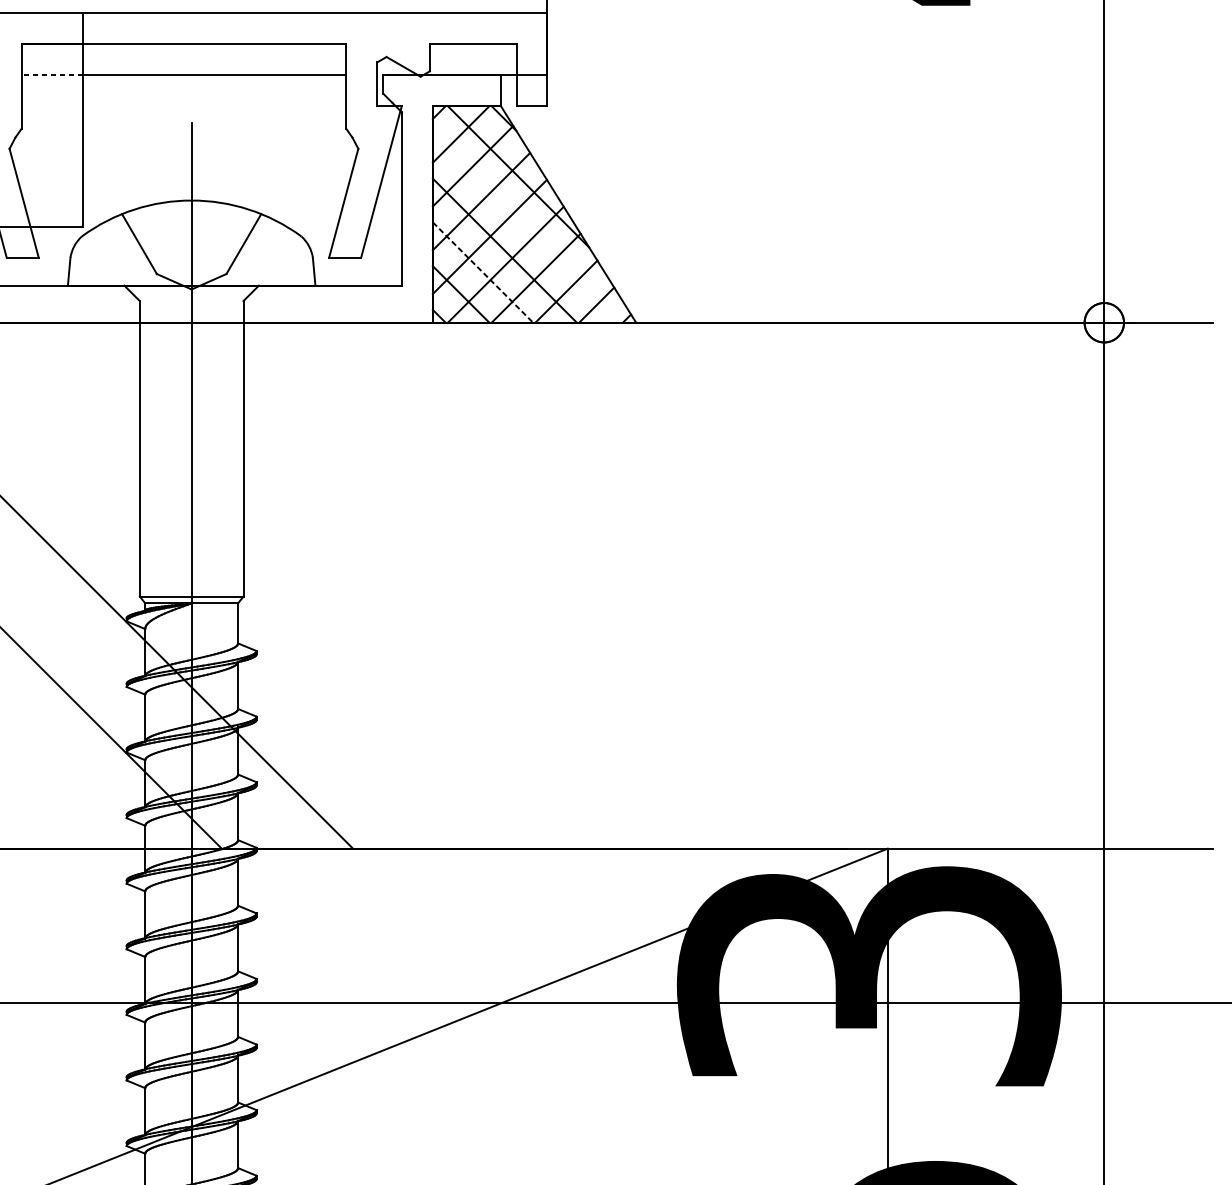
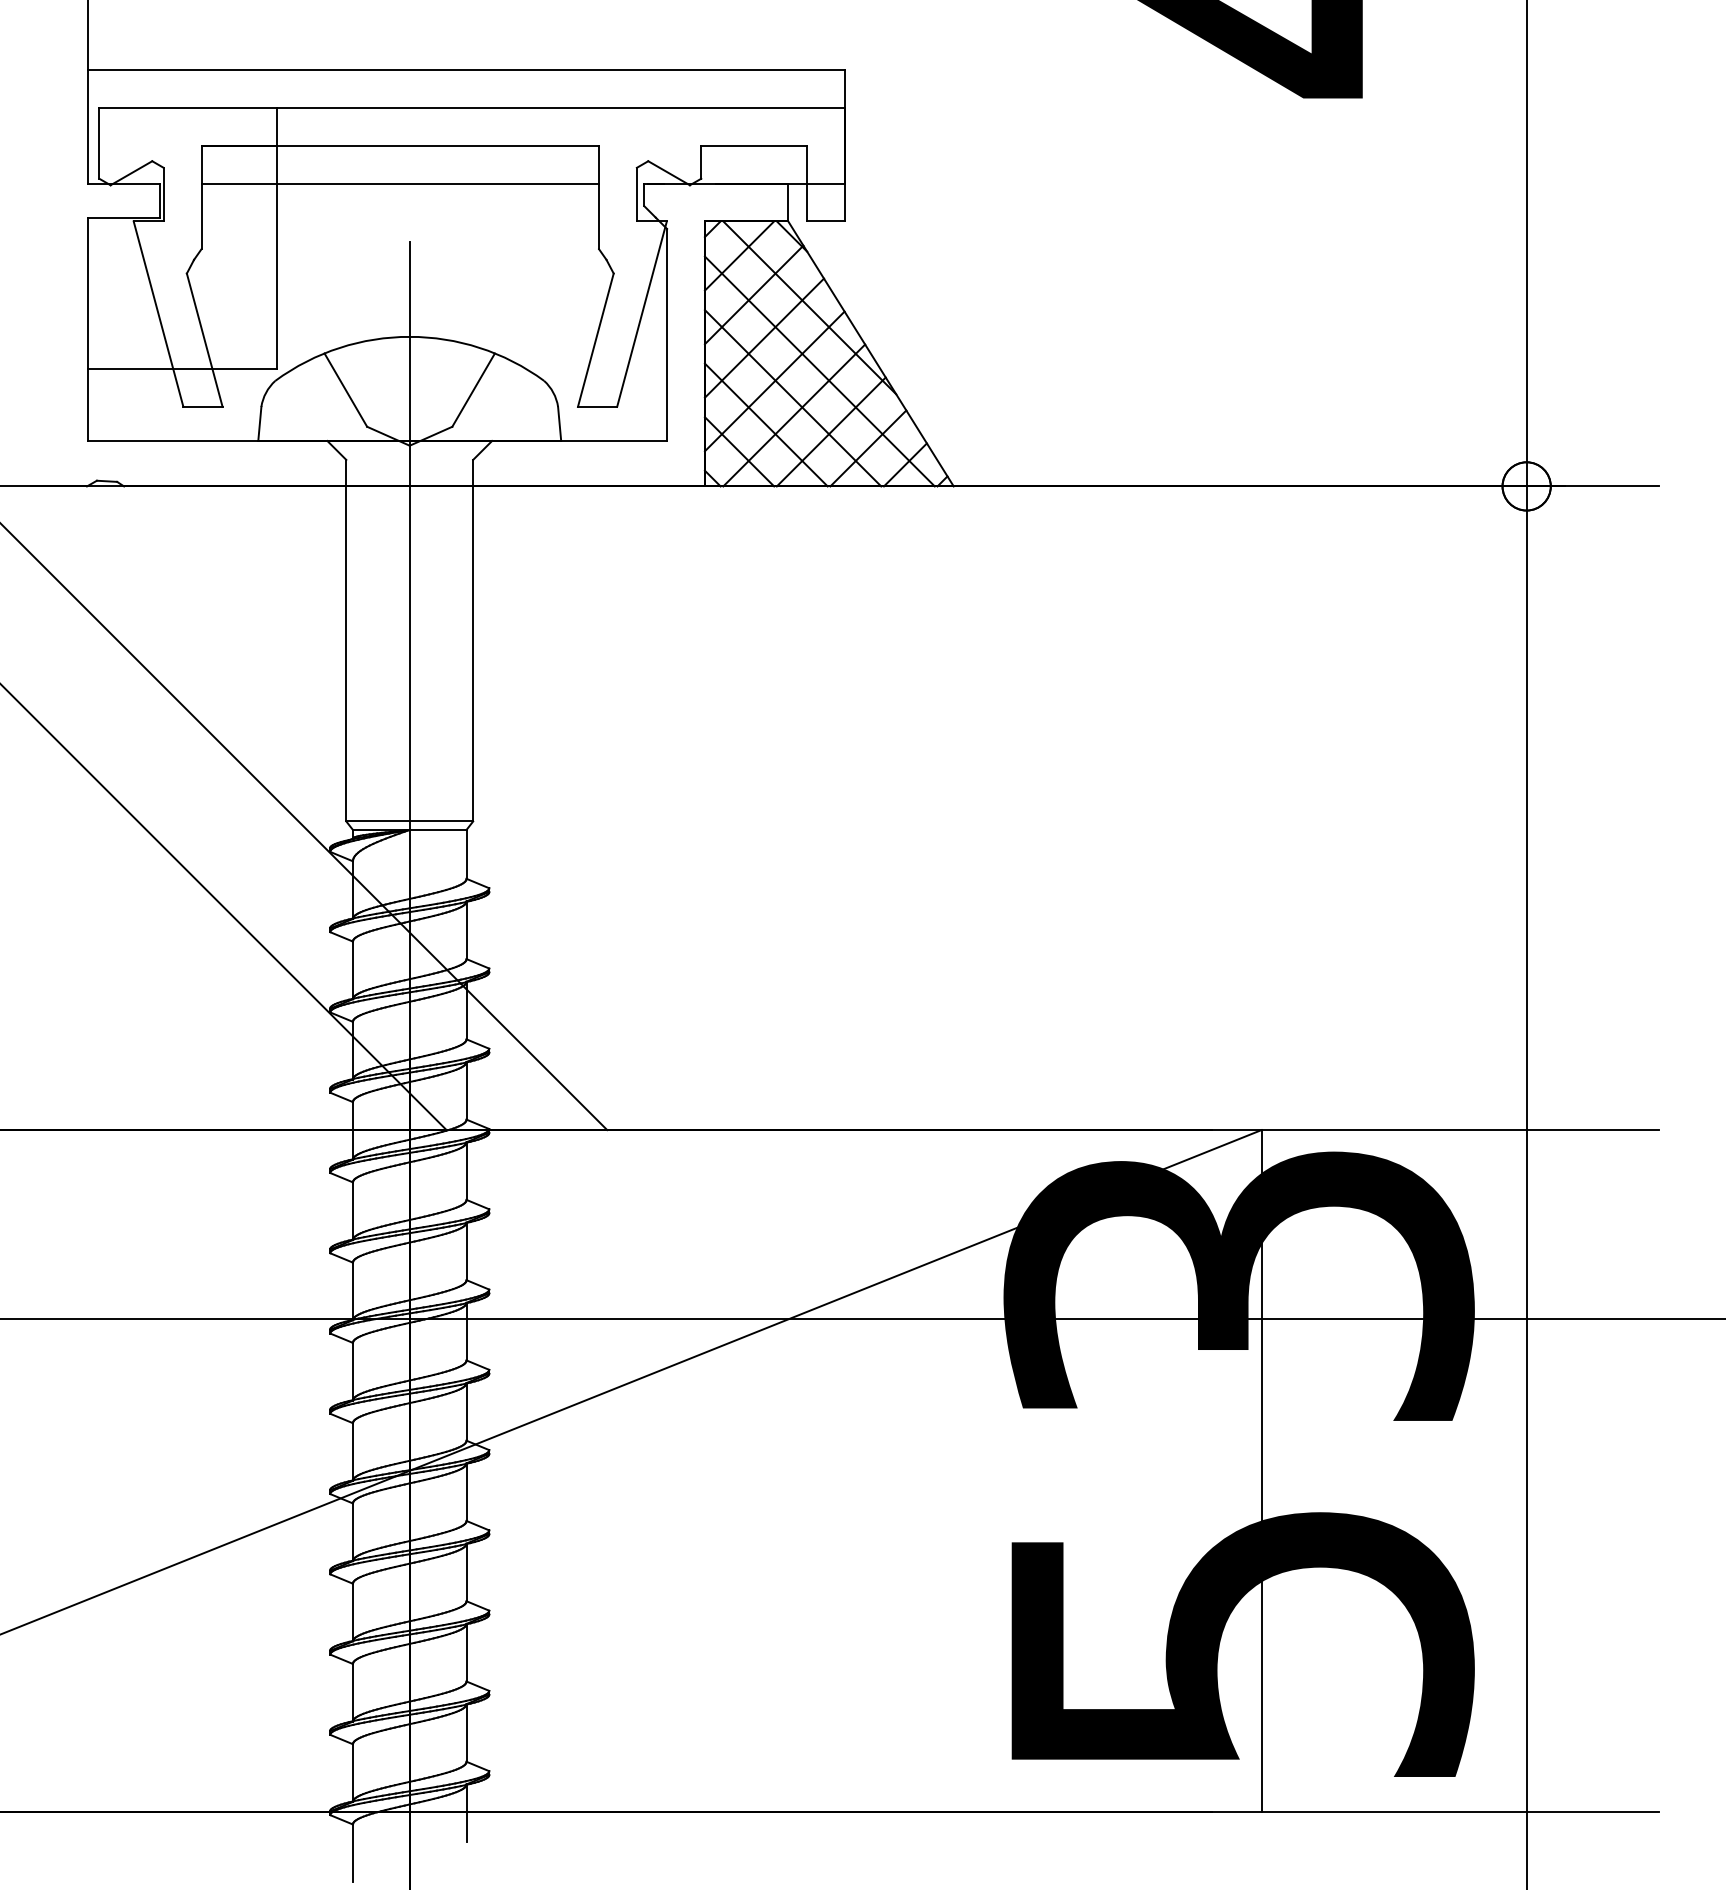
line: (52, 75) -> (239, 183), dashed -> solid
line: (526, 228) -> (819, 371), added
line: (483, 272) -> (766, 425), dashed -> solid

